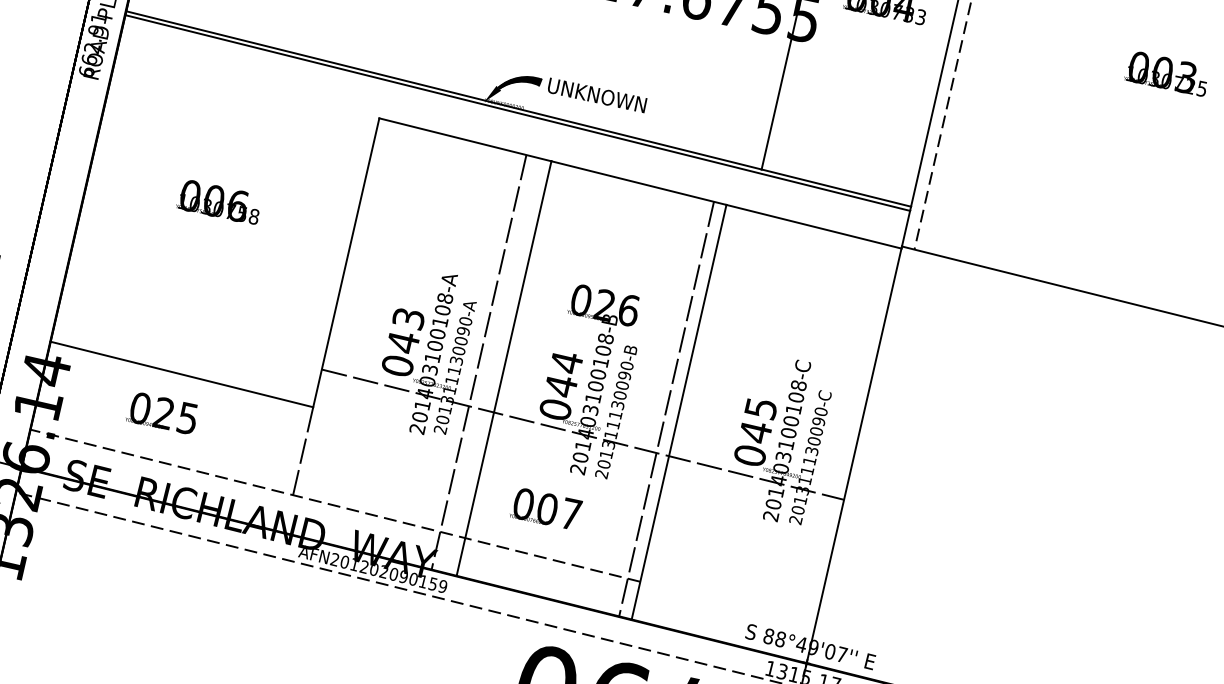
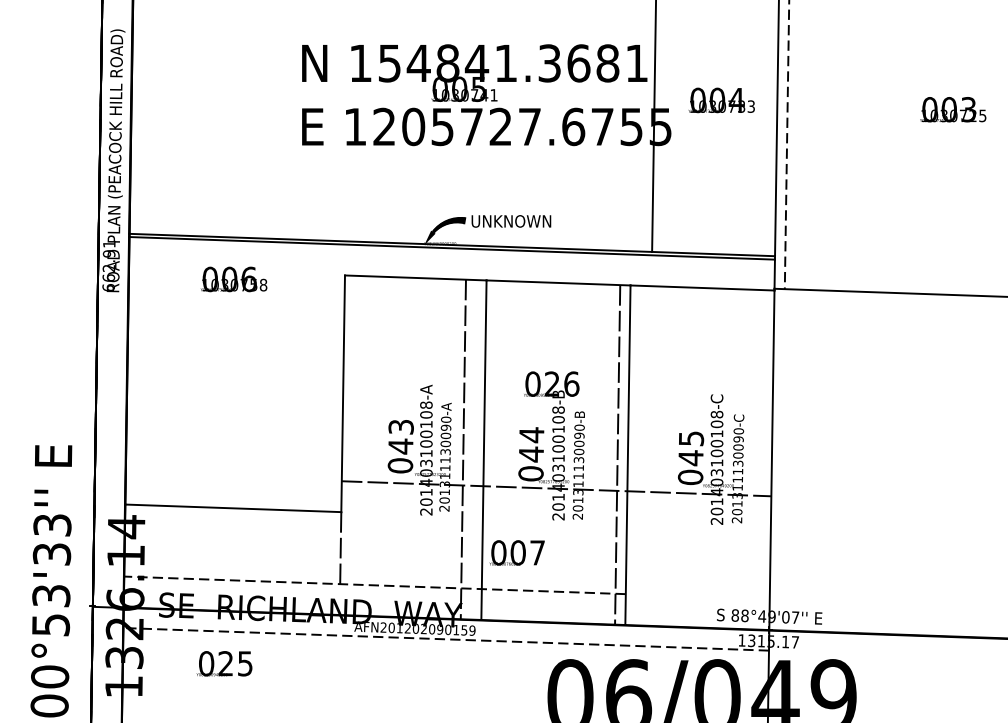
text: (218, 202) -> (233, 279), moved
text: (162, 412) -> (224, 663), moved
text: (545, 508) -> (516, 552), moved

